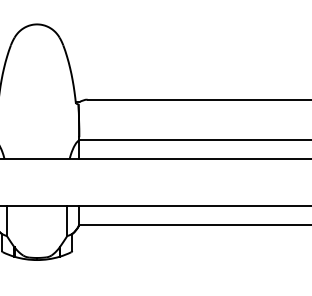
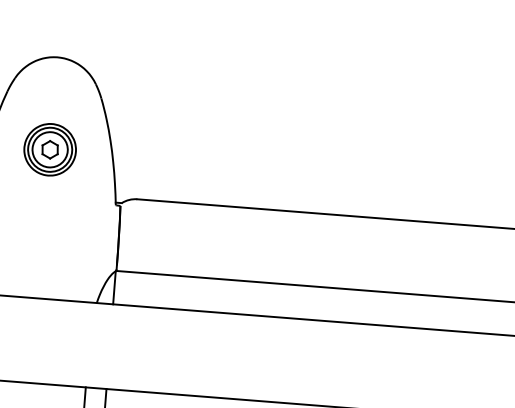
part: (36, 75) -> (49, 148), added

